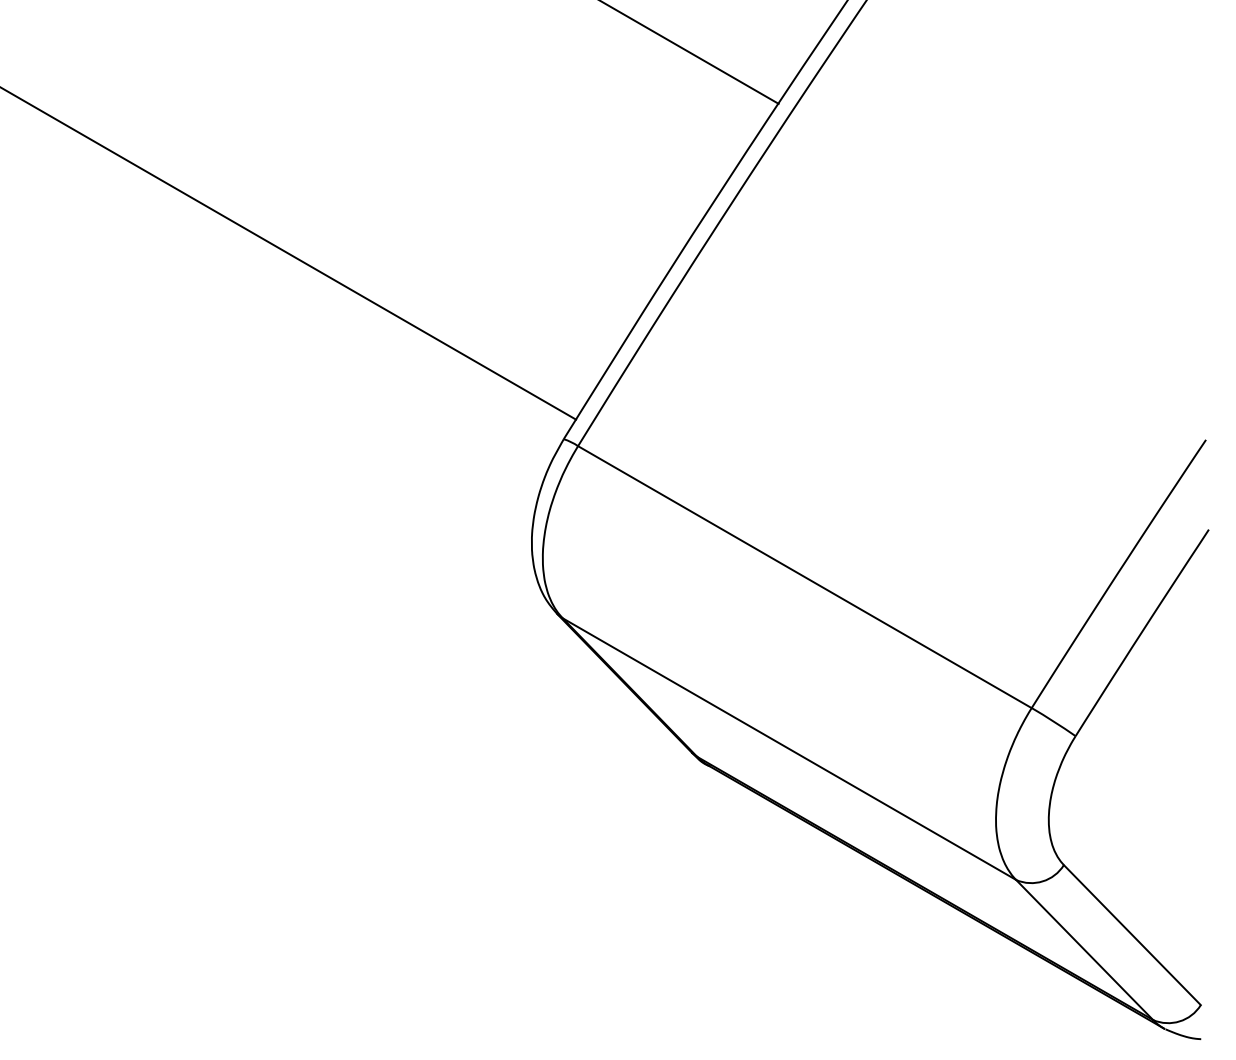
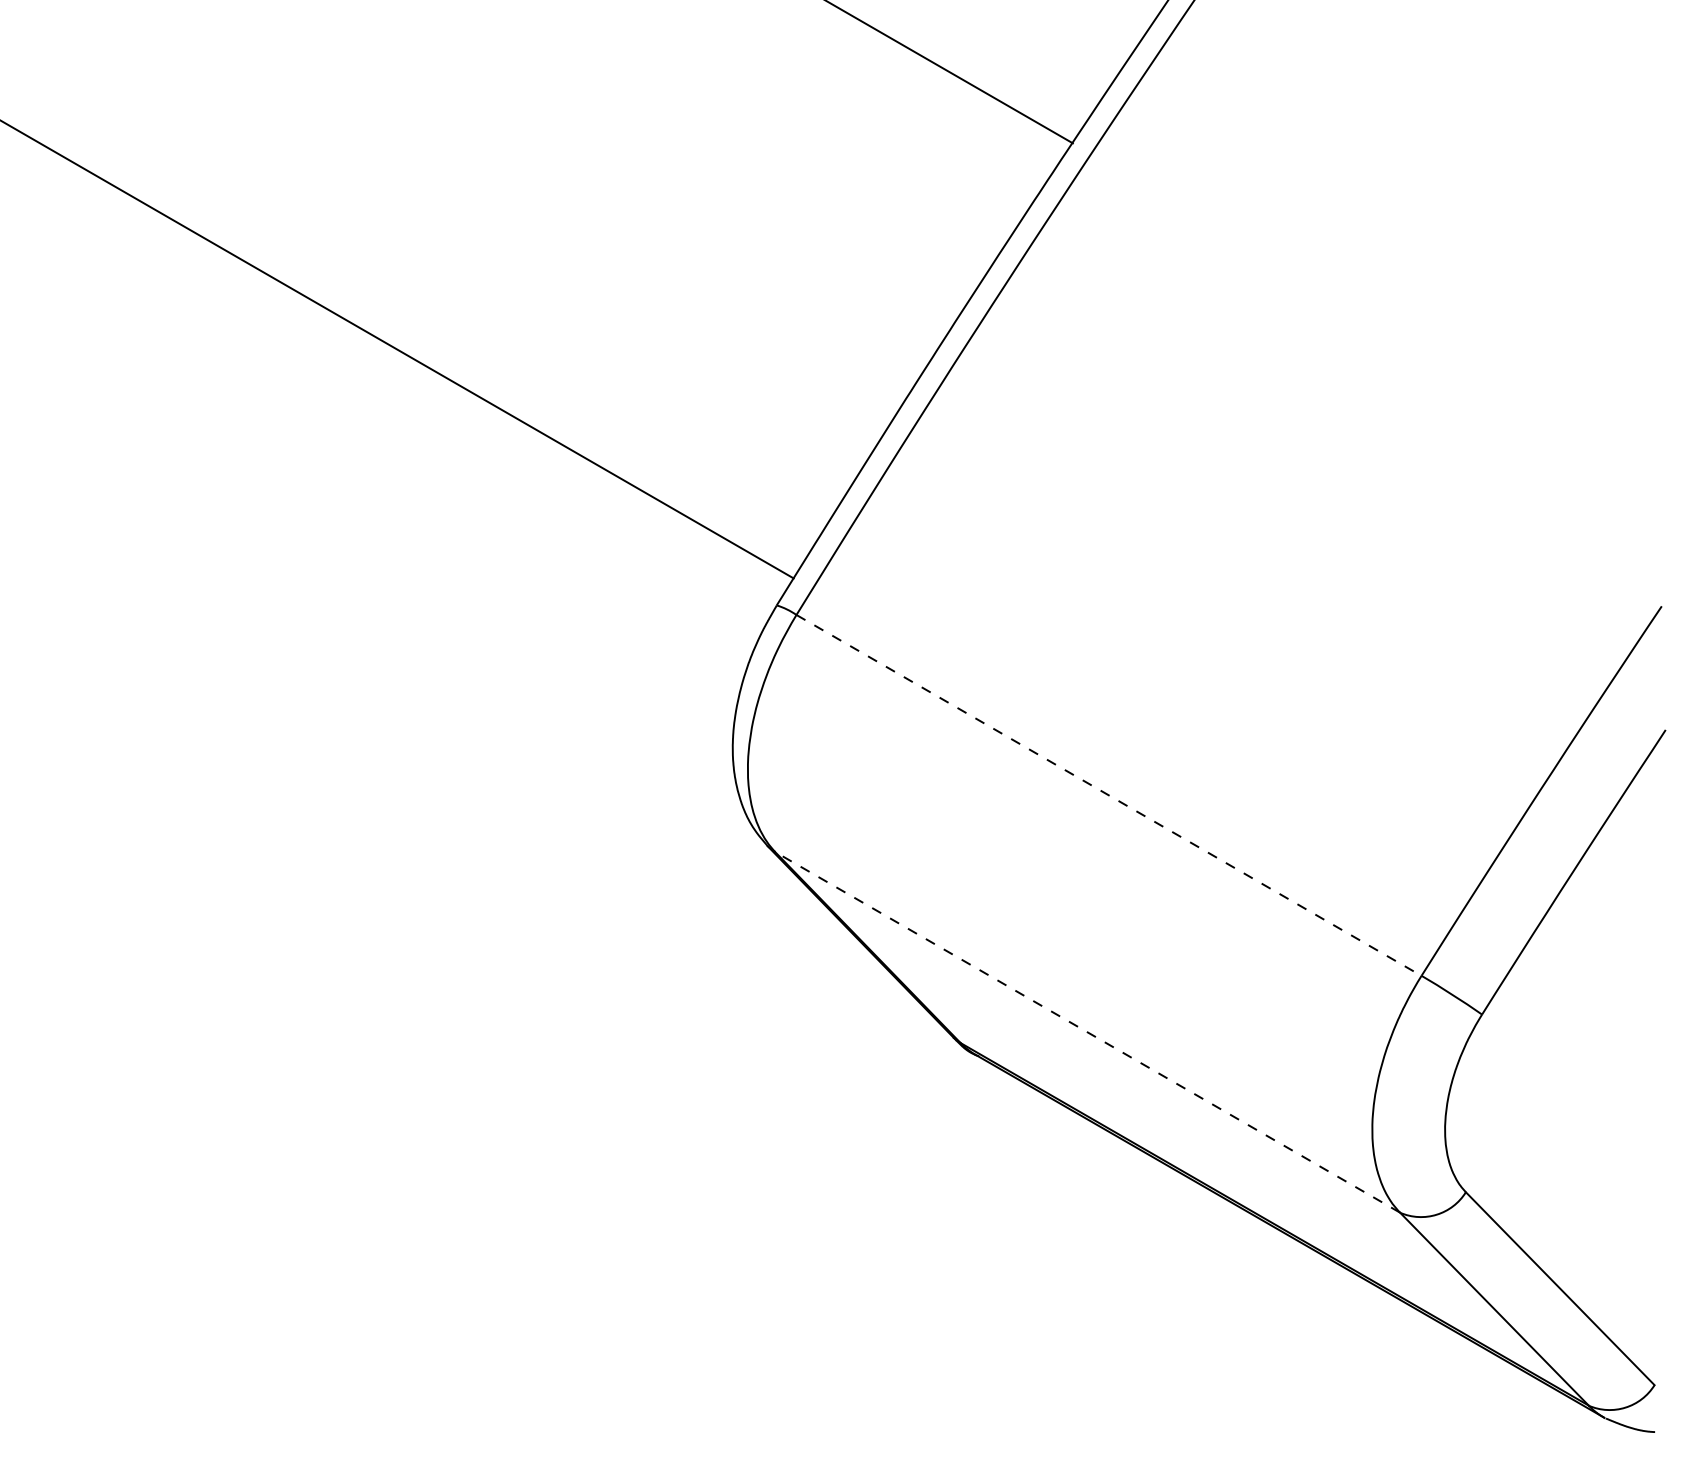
line: (804, 577) -> (1108, 795), solid -> dashed
line: (789, 749) -> (1087, 1032), solid -> dashed

